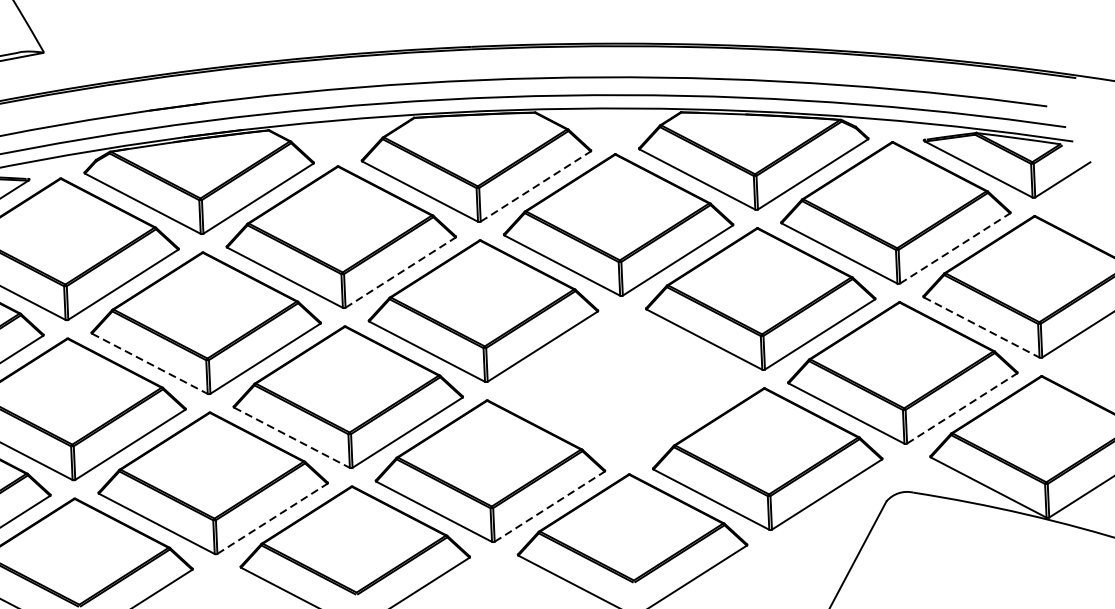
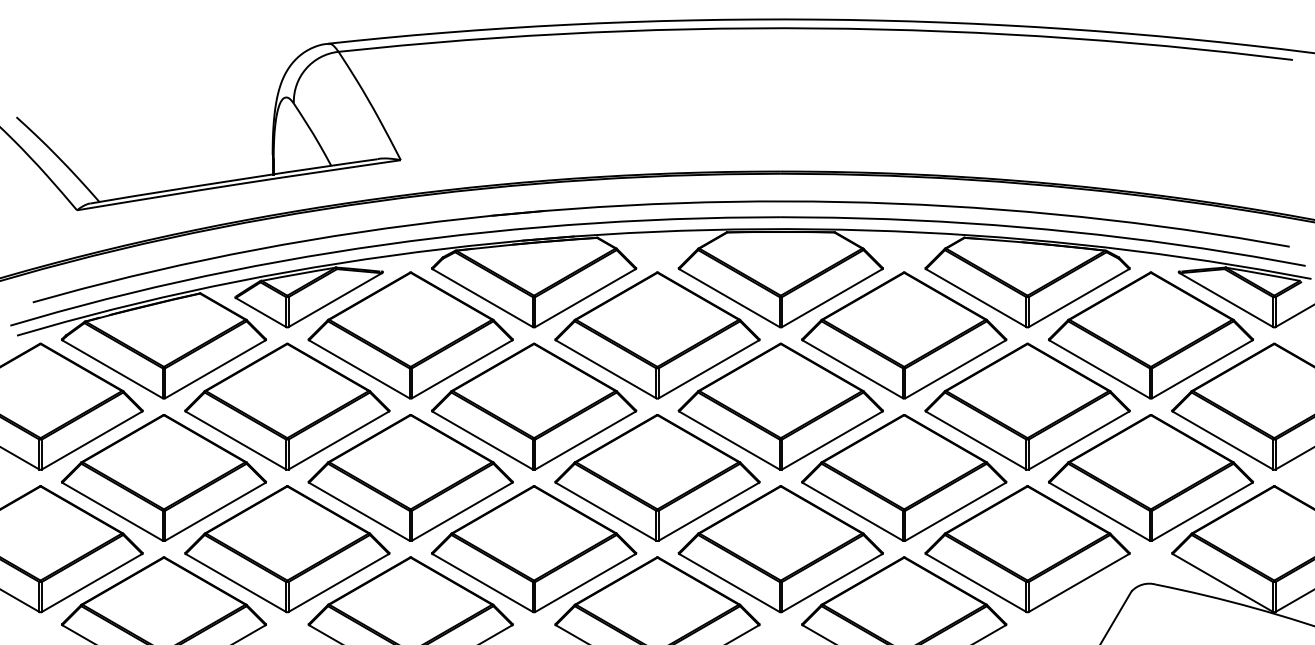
line: (535, 187) -> (832, 298), dashed -> solid
line: (955, 248) -> (1202, 369), dashed -> solid
line: (400, 272) -> (708, 369), dashed -> solid
line: (981, 327) -> (1222, 440), dashed -> solid
line: (149, 363) -> (482, 440), dashed -> solid
part: (625, 384) -> (904, 477), added
line: (962, 408) -> (1202, 511), dashed -> solid
line: (292, 437) -> (606, 511), dashed -> solid
line: (549, 507) -> (832, 583), dashed -> solid
line: (272, 519) -> (585, 583), dashed -> solid

